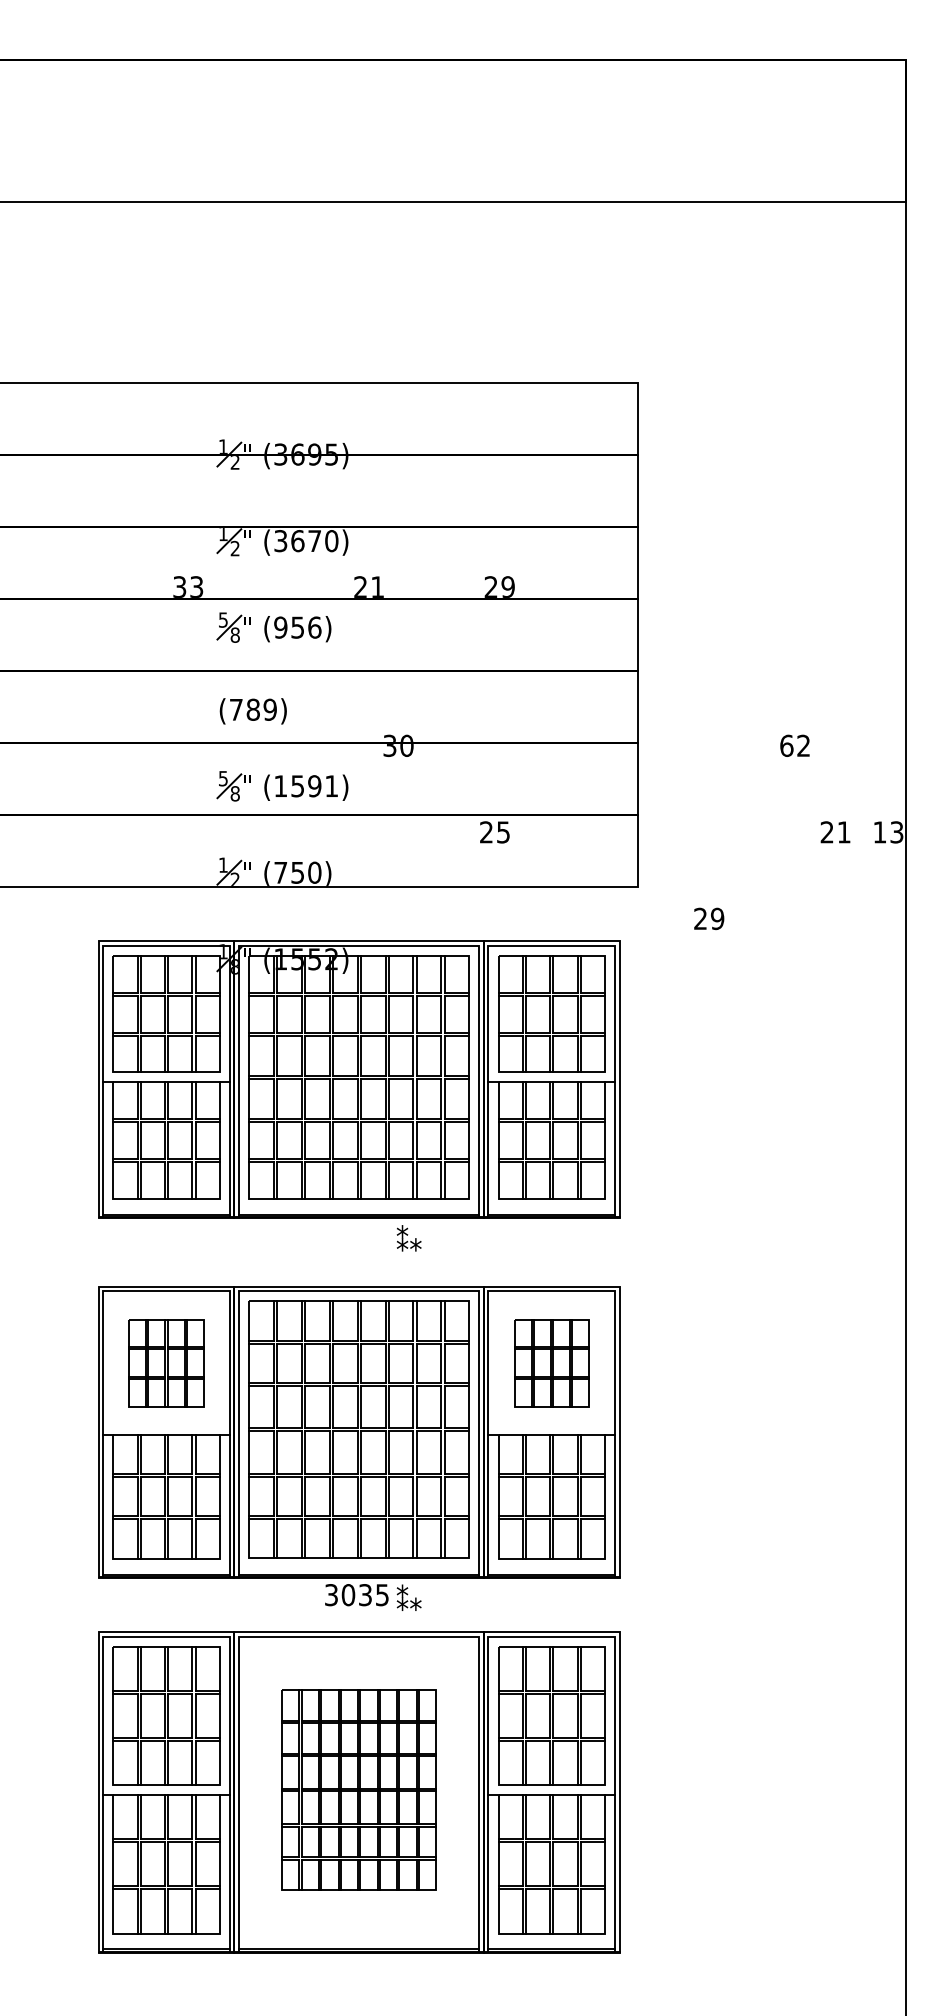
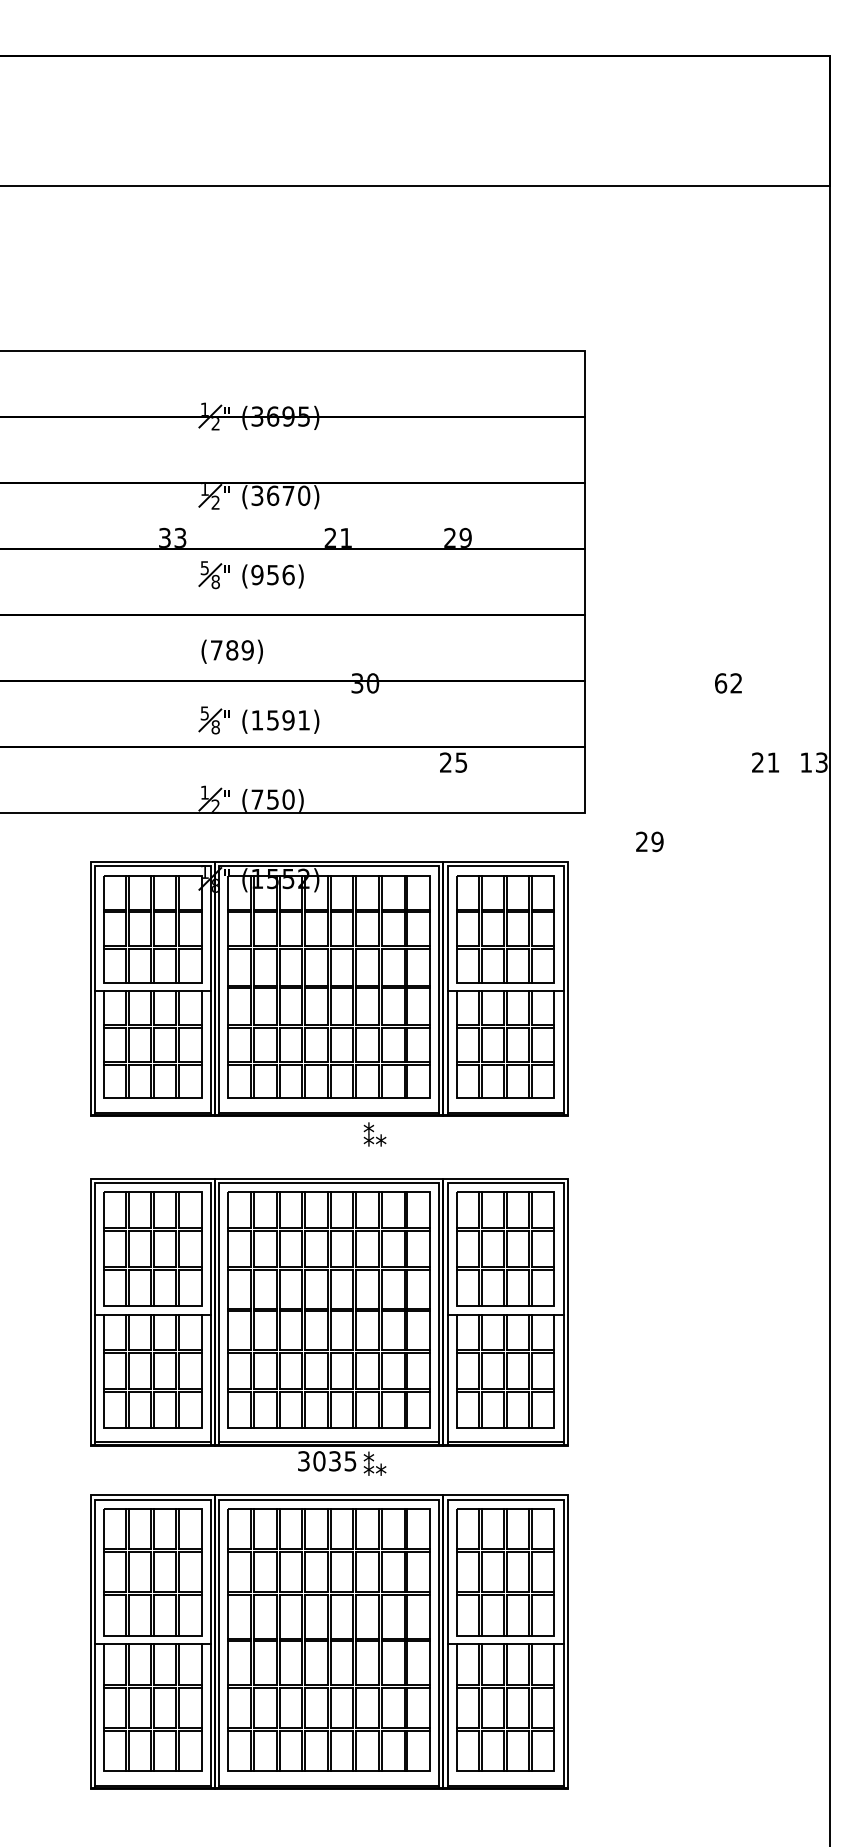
part: (166, 1362) -> (152, 1248), size x1.43
part: (551, 1362) -> (505, 1248), size x1.43
part: (358, 1789) -> (328, 1639), size x1.43

